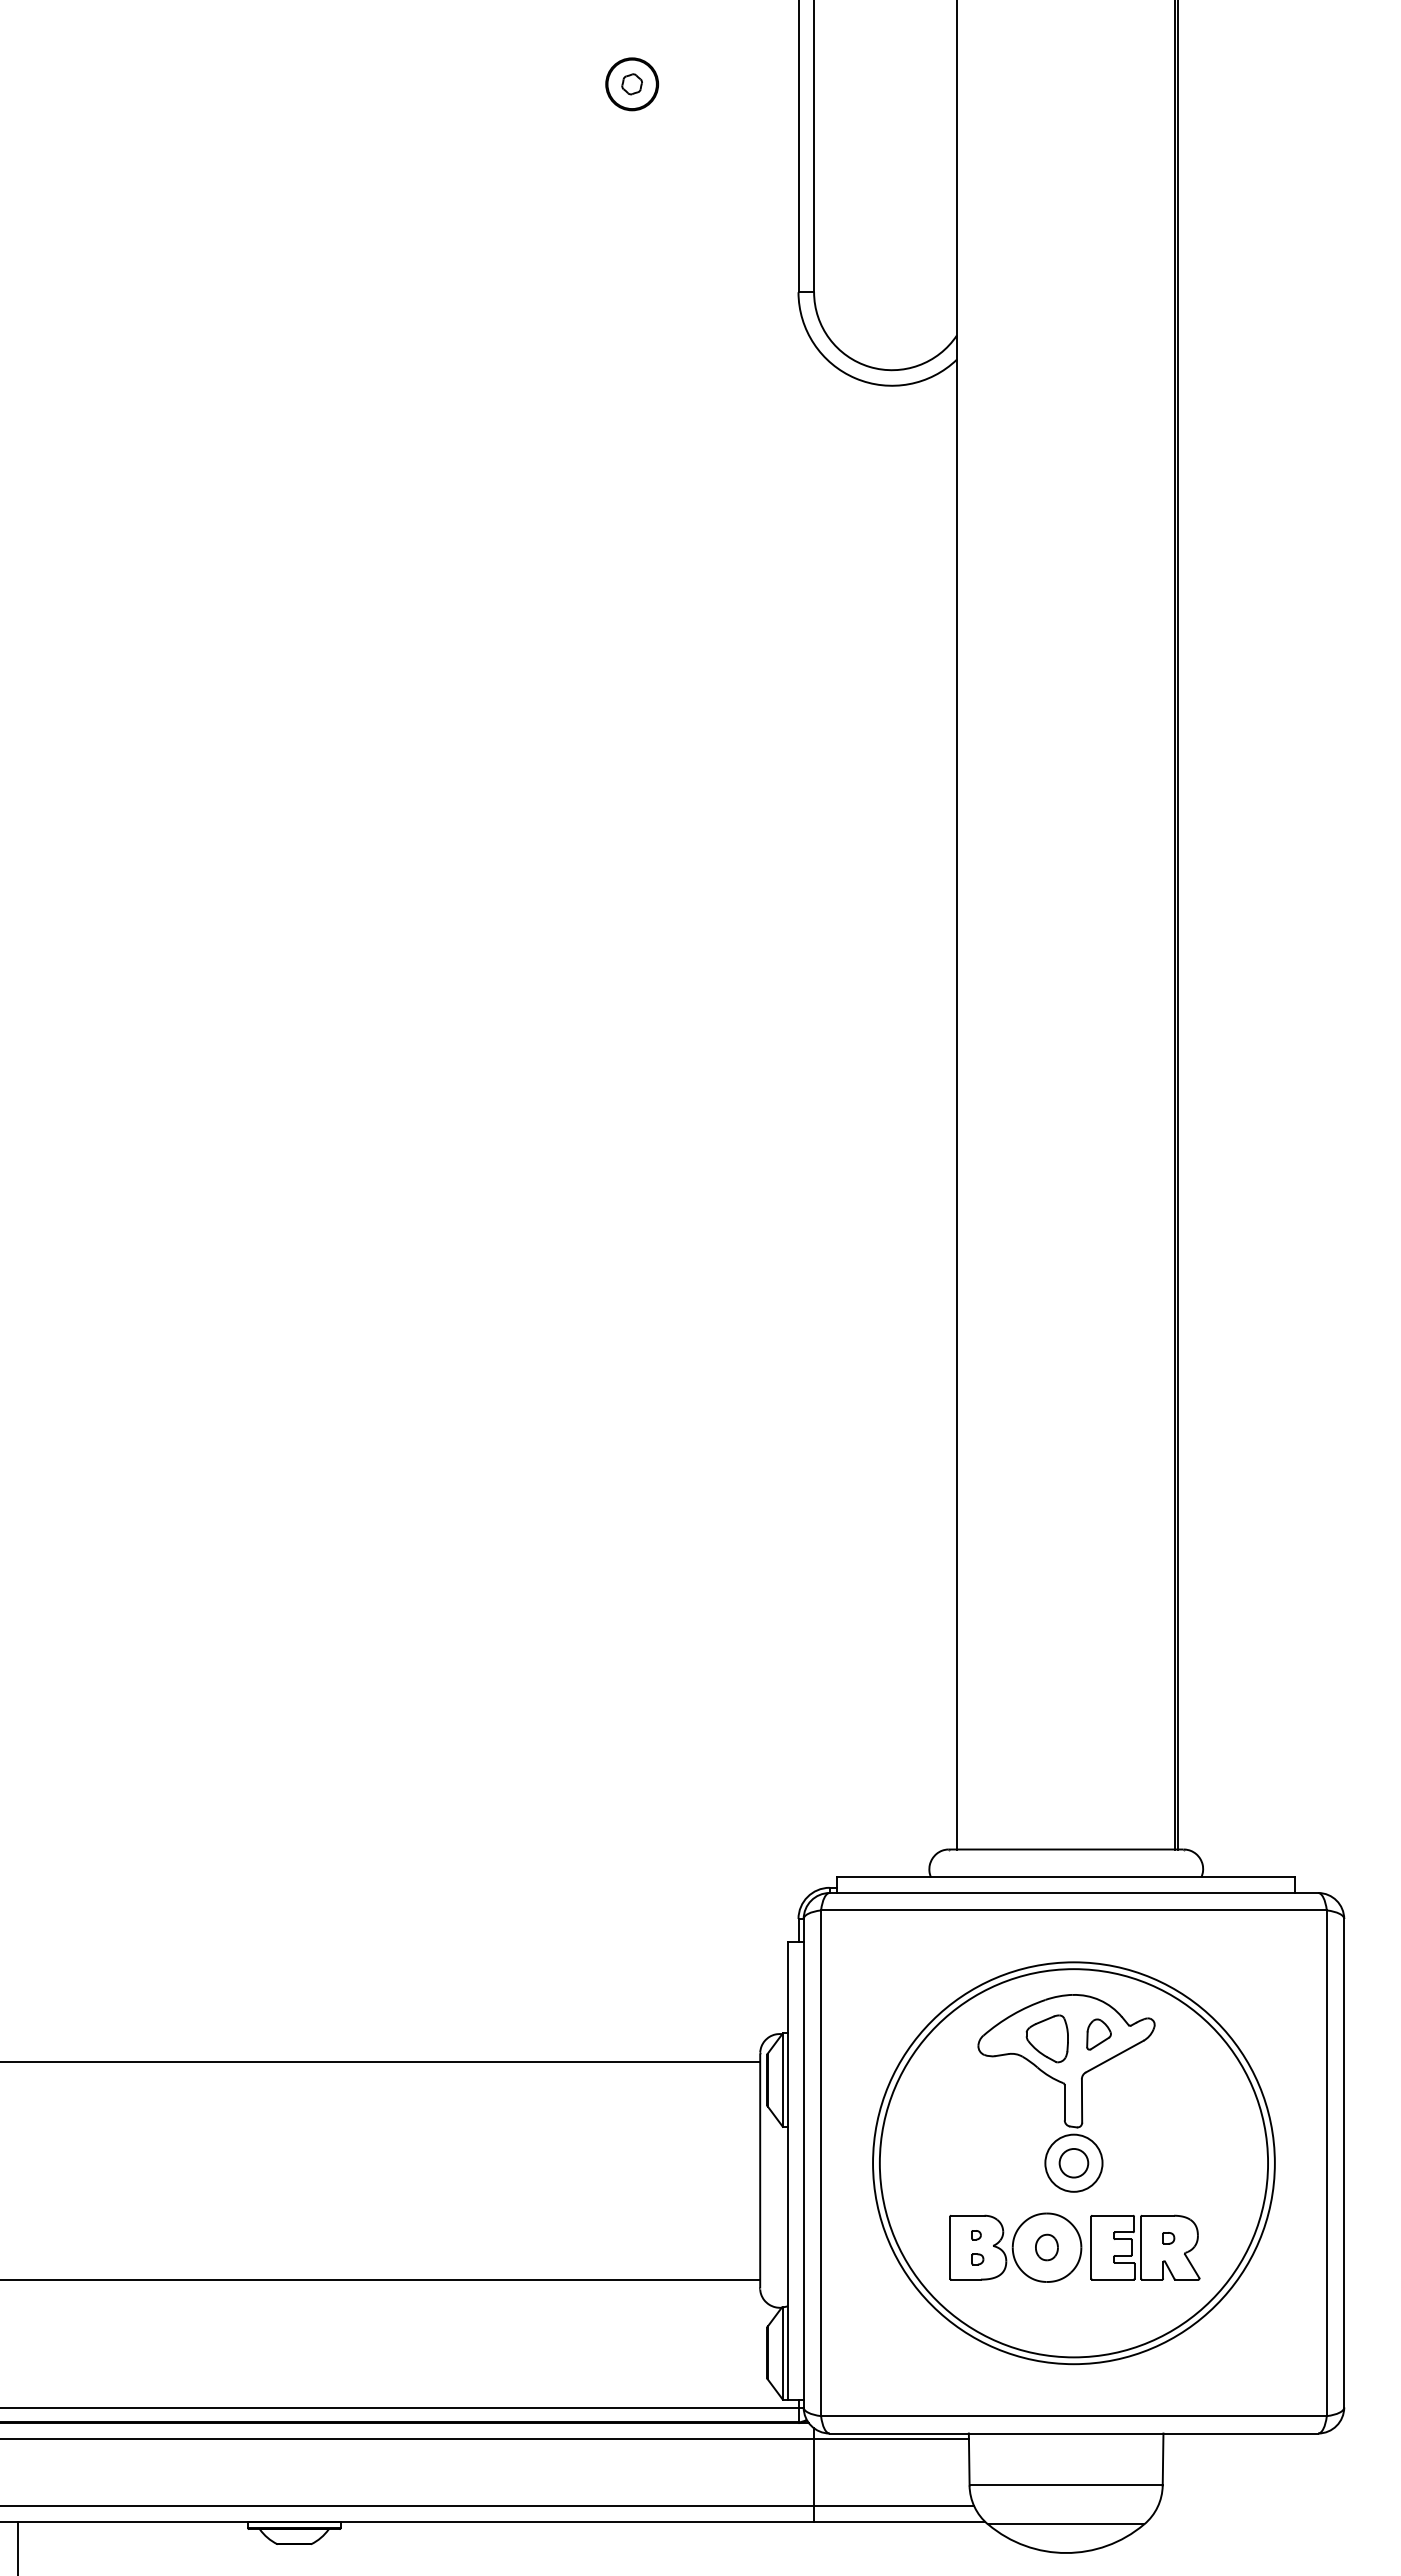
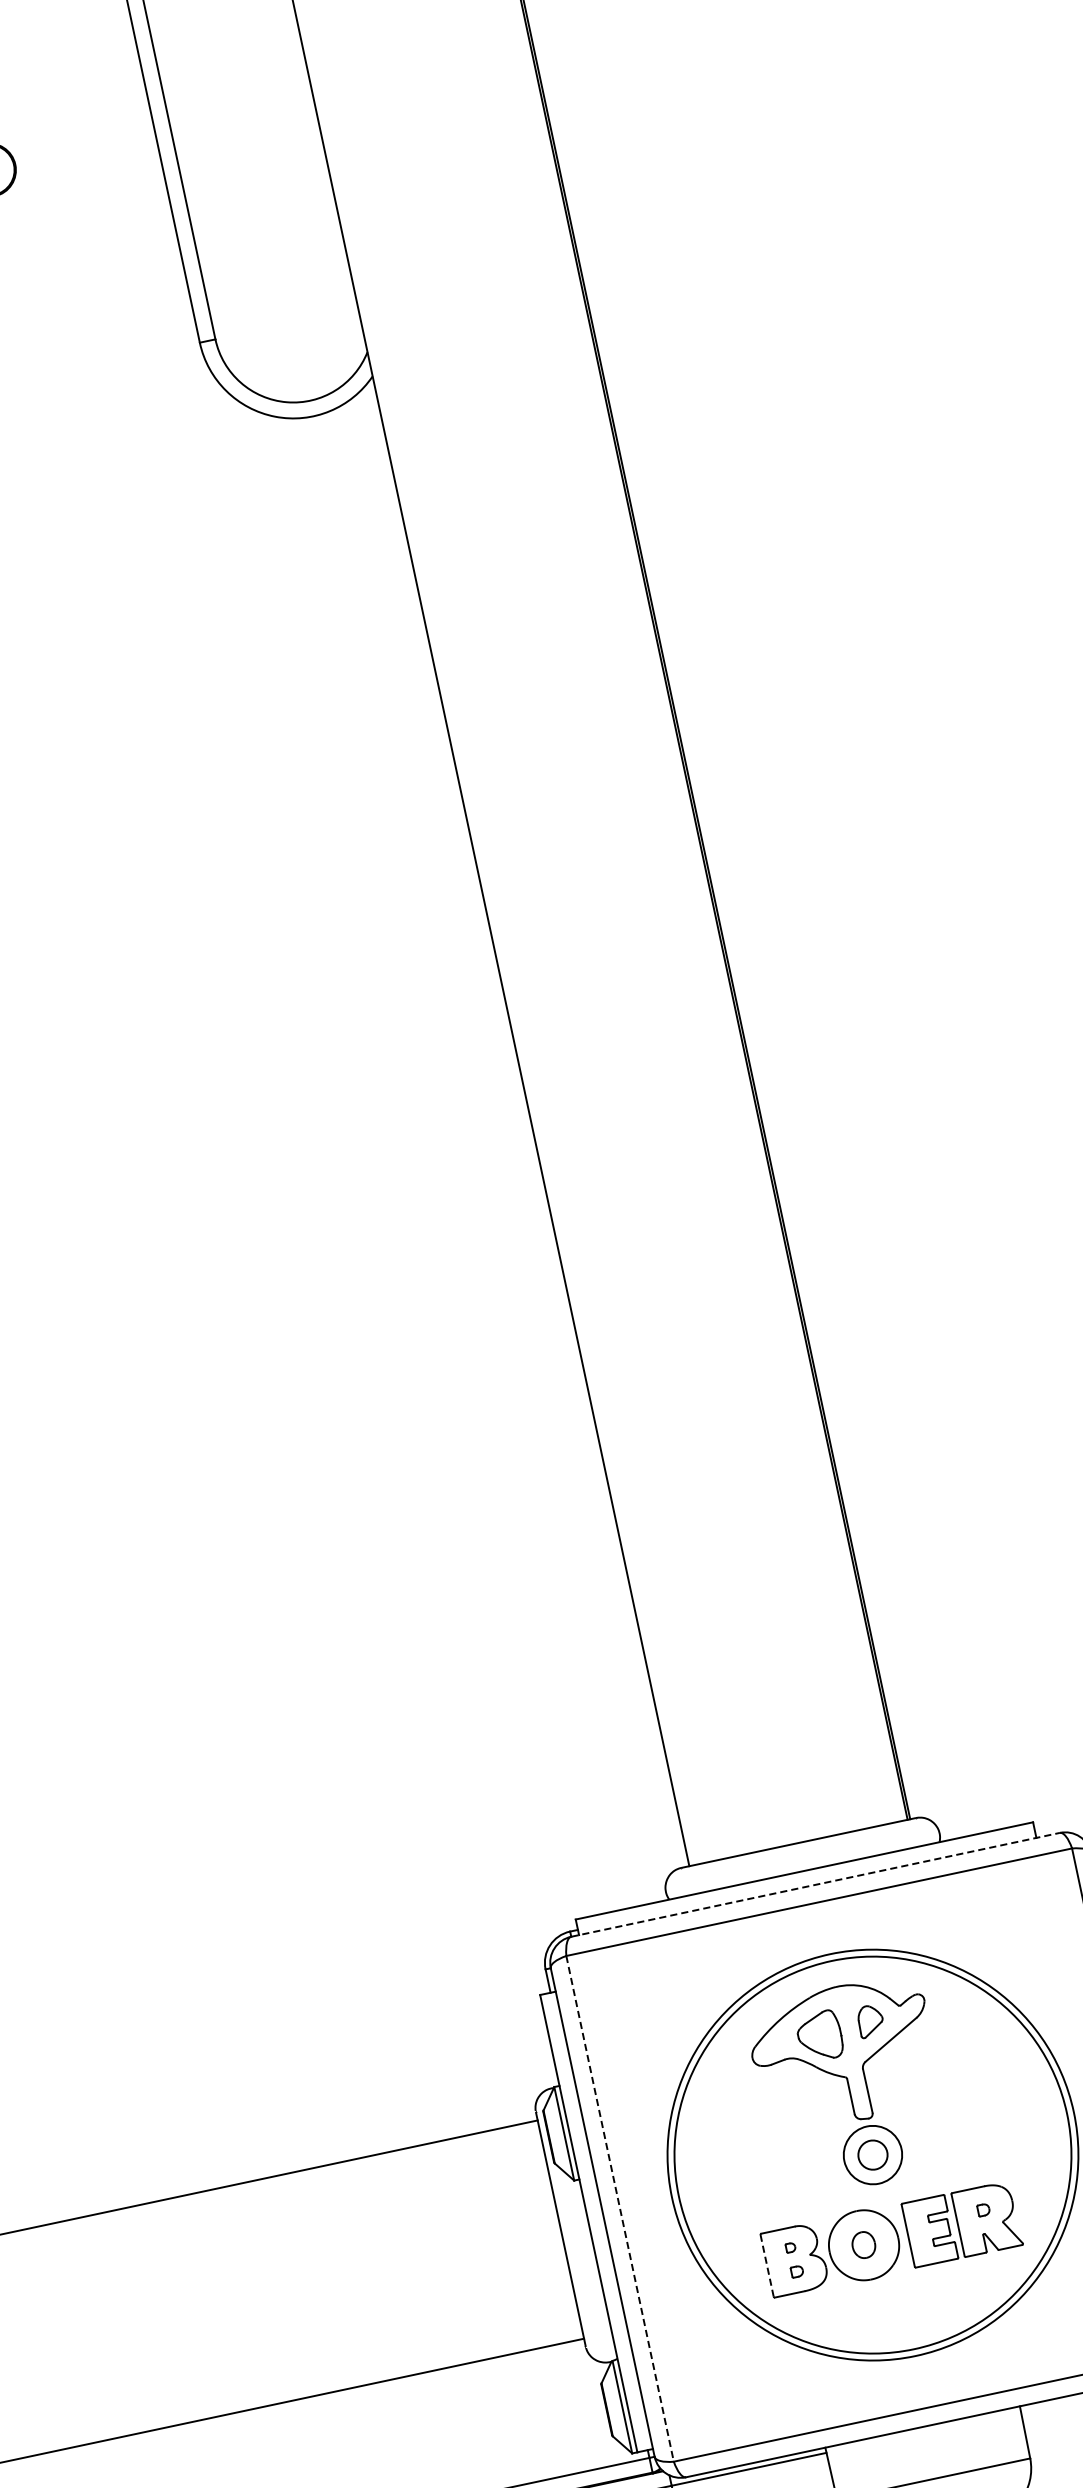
line: (1074, 1893) -> (816, 1885), solid -> dashed
line: (821, 2163) -> (620, 2209), solid -> dashed
line: (950, 2247) -> (767, 2265), solid -> dashed

